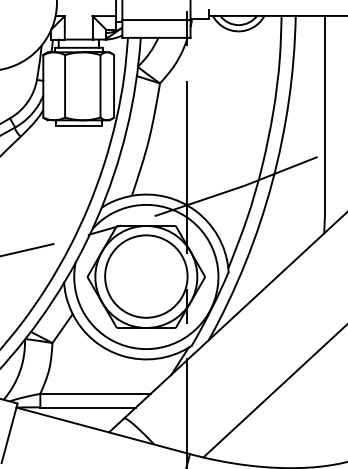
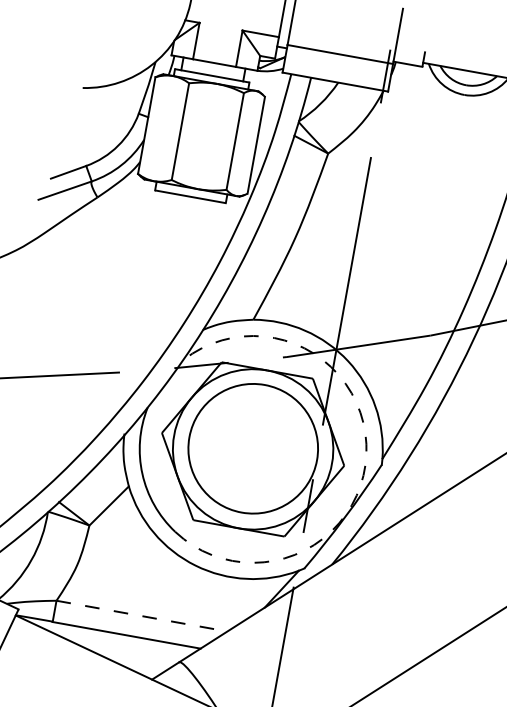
arc: (217, 267) -> (365, 454), solid -> dashed
line: (96, 393) -> (143, 615), solid -> dashed

